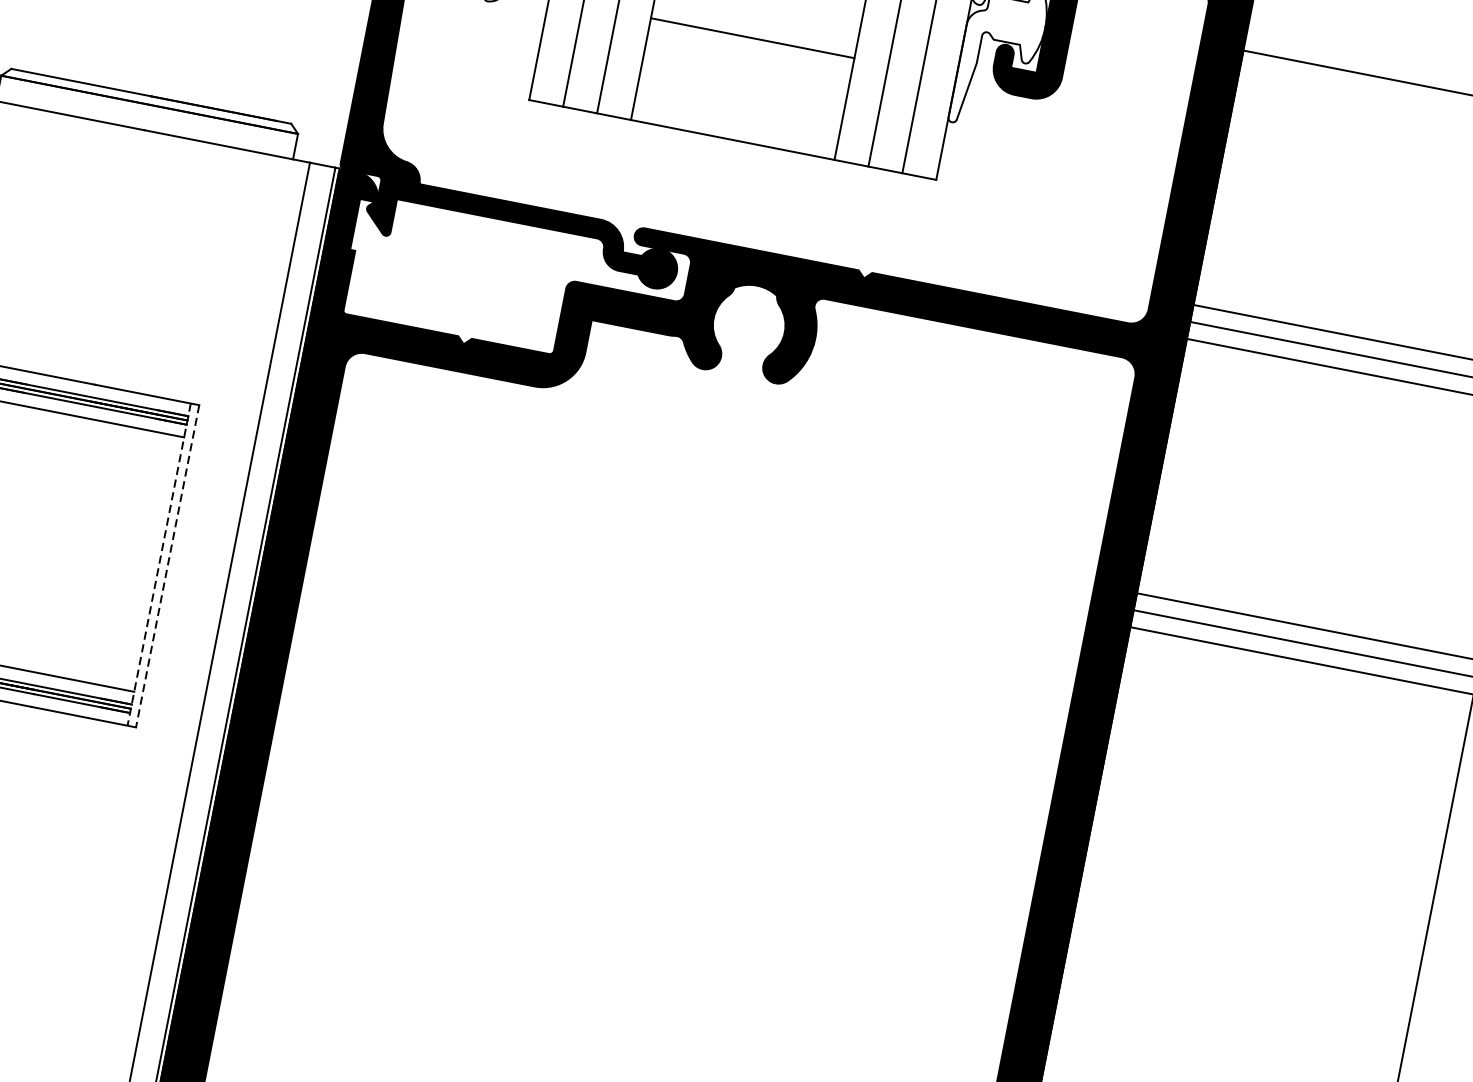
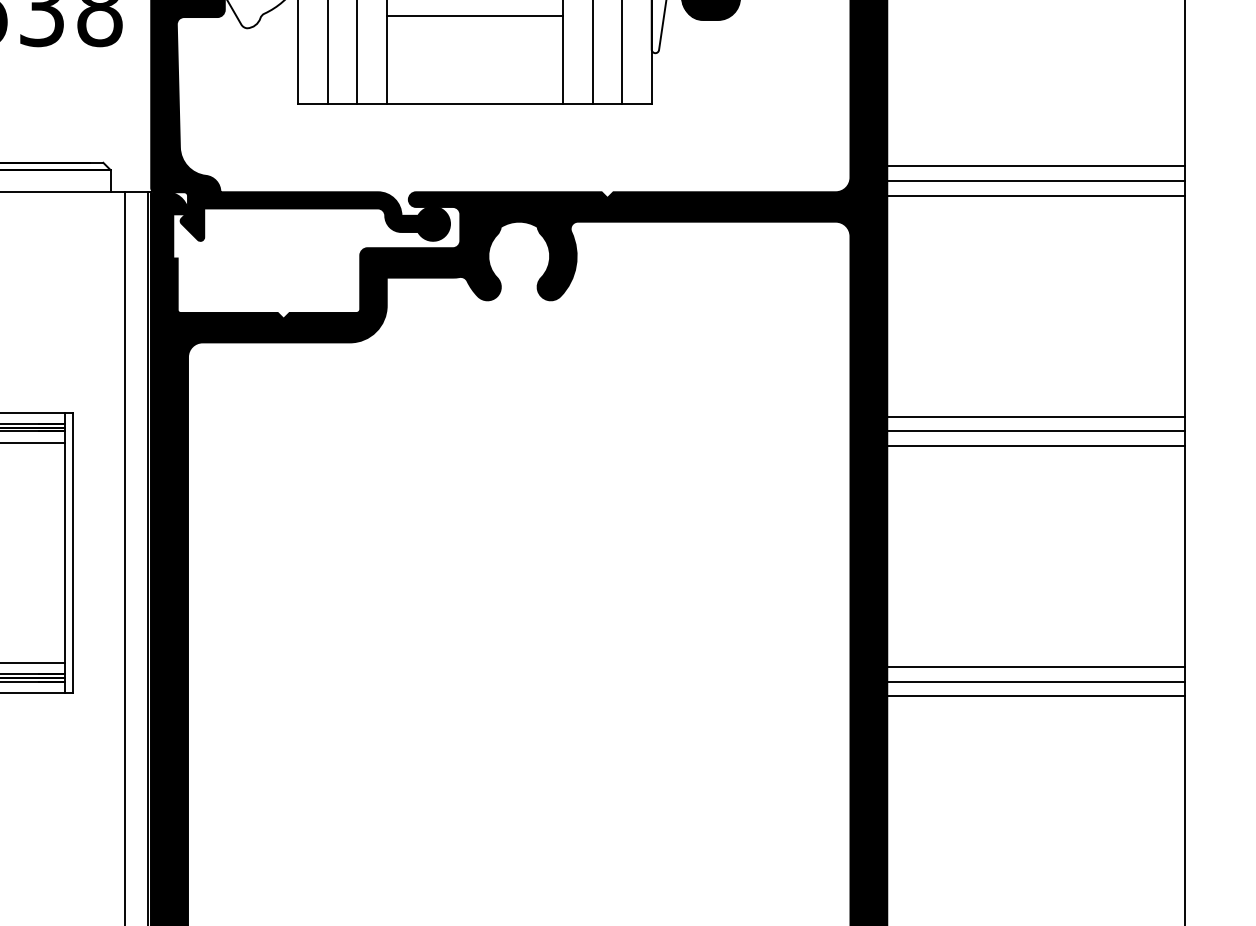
line: (159, 564) -> (65, 552), dashed -> solid
line: (167, 565) -> (72, 552), dashed -> solid
line: (1252, 914) -> (1036, 666), added
line: (1249, 932) -> (1036, 681), added
line: (1245, 949) -> (1036, 696), added

